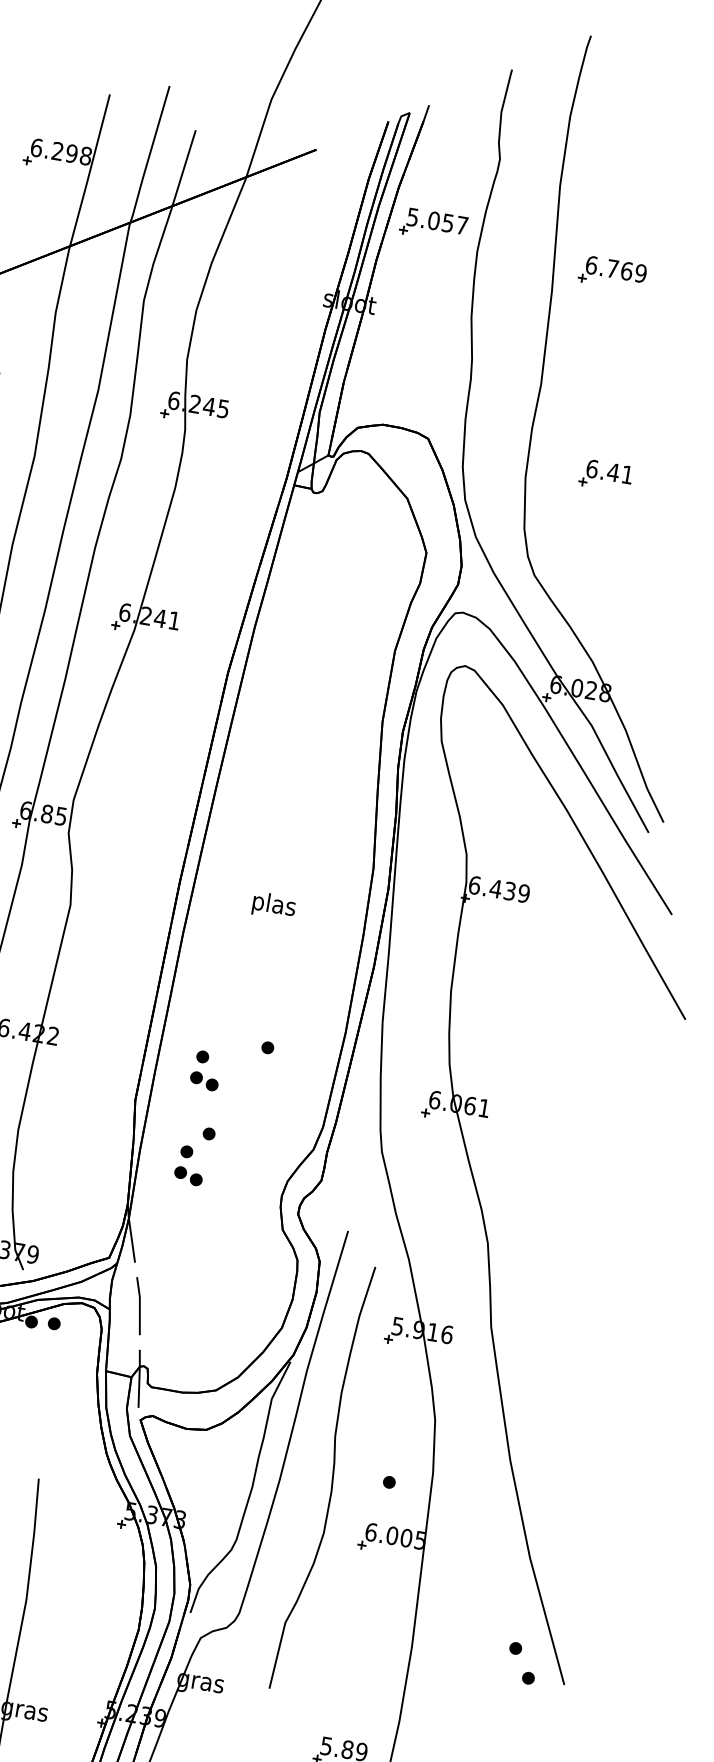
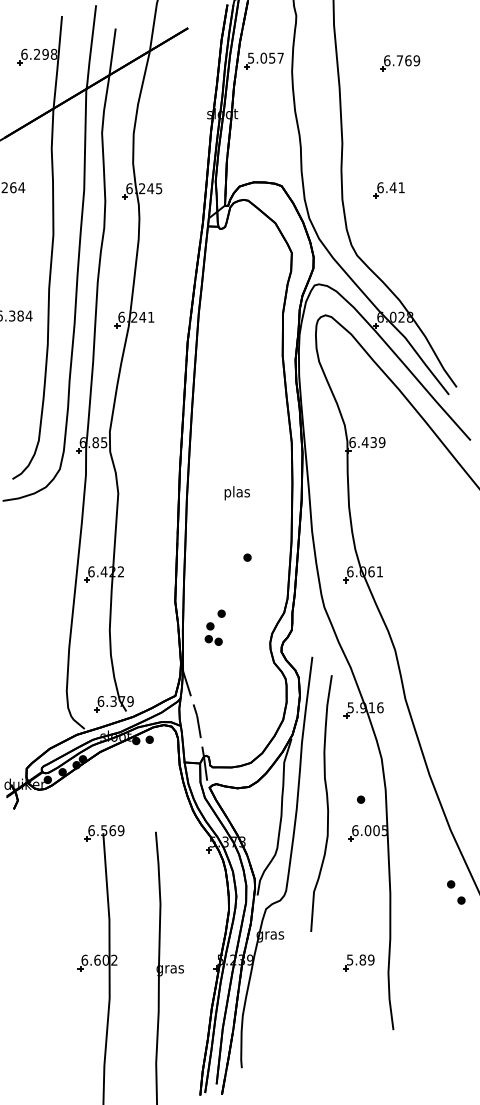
part: (612, 273) -> (400, 63), moved
text: (272, 906) -> (236, 493), moved
part: (205, 1069) -> (213, 576), removed

